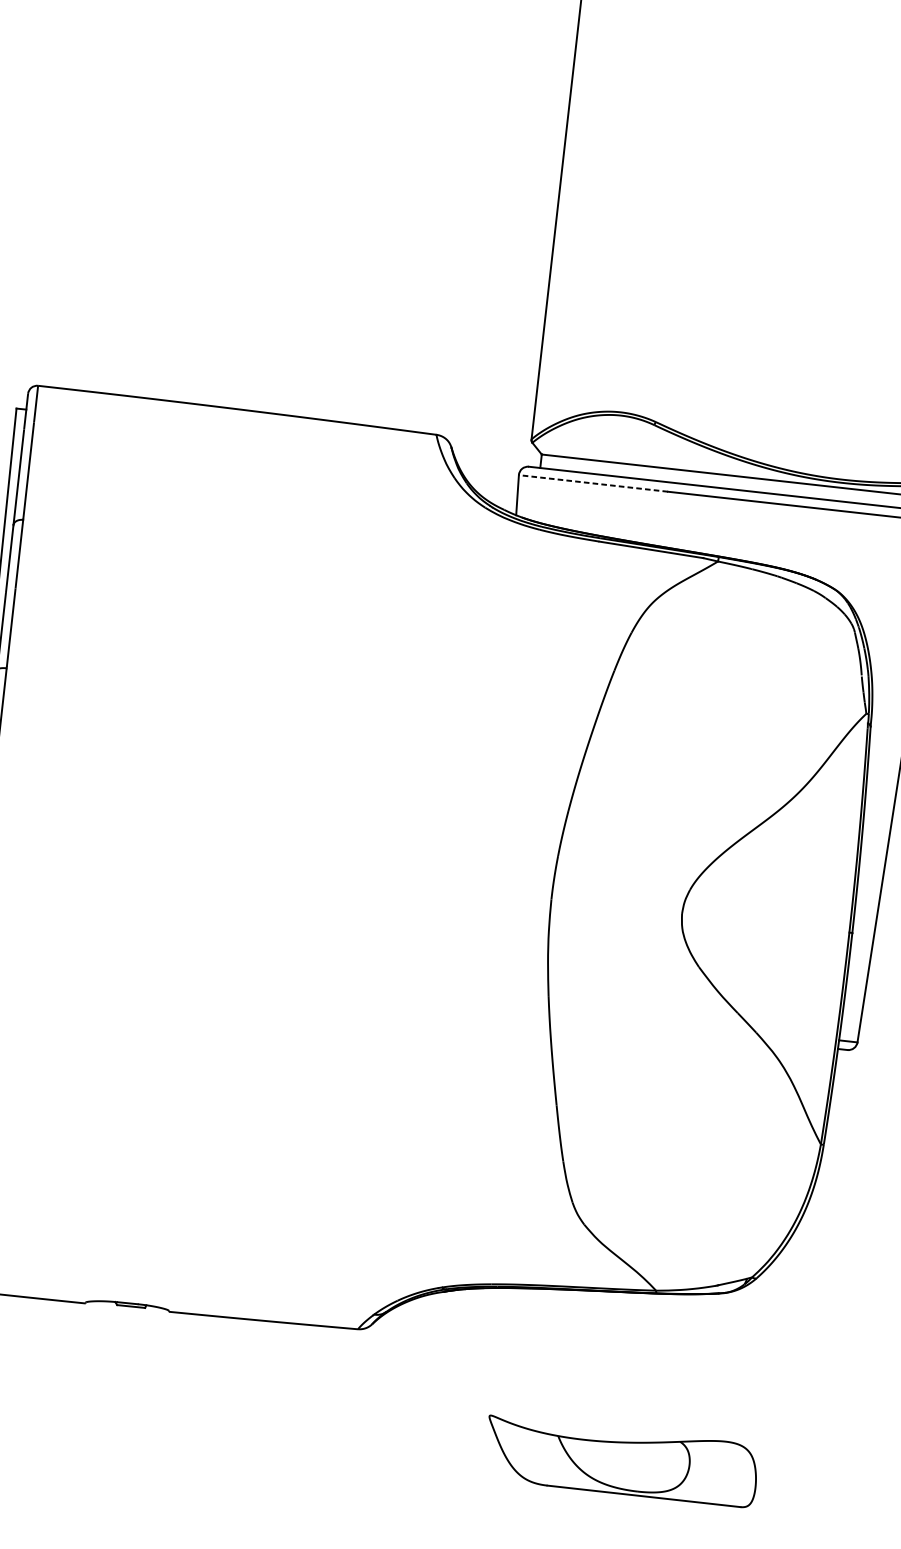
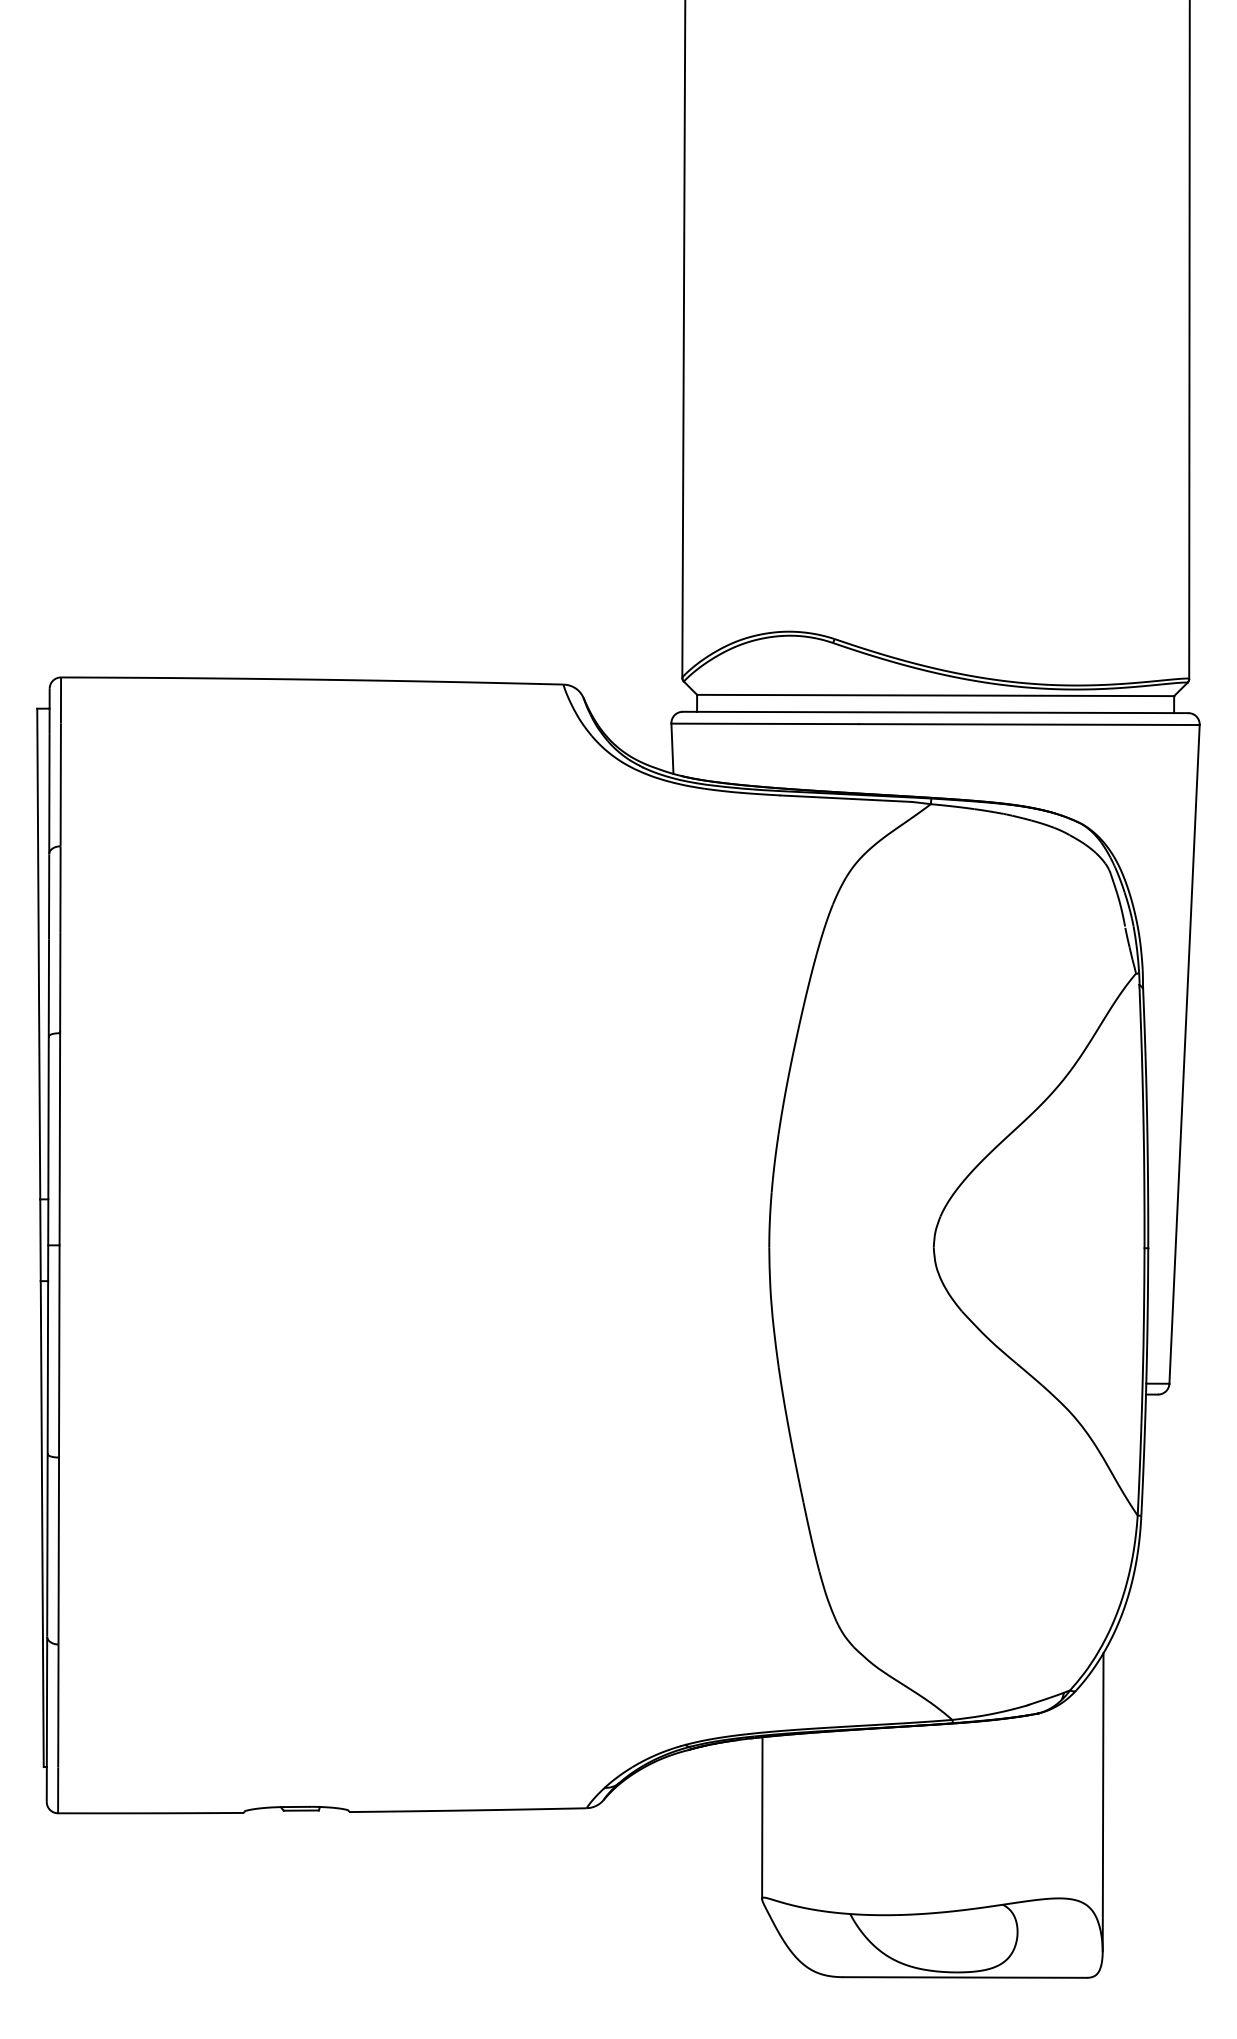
line: (593, 483) -> (765, 723), dashed -> solid
line: (496, 1352) -> (762, 1818), added
line: (768, 1369) -> (1102, 1802), added

